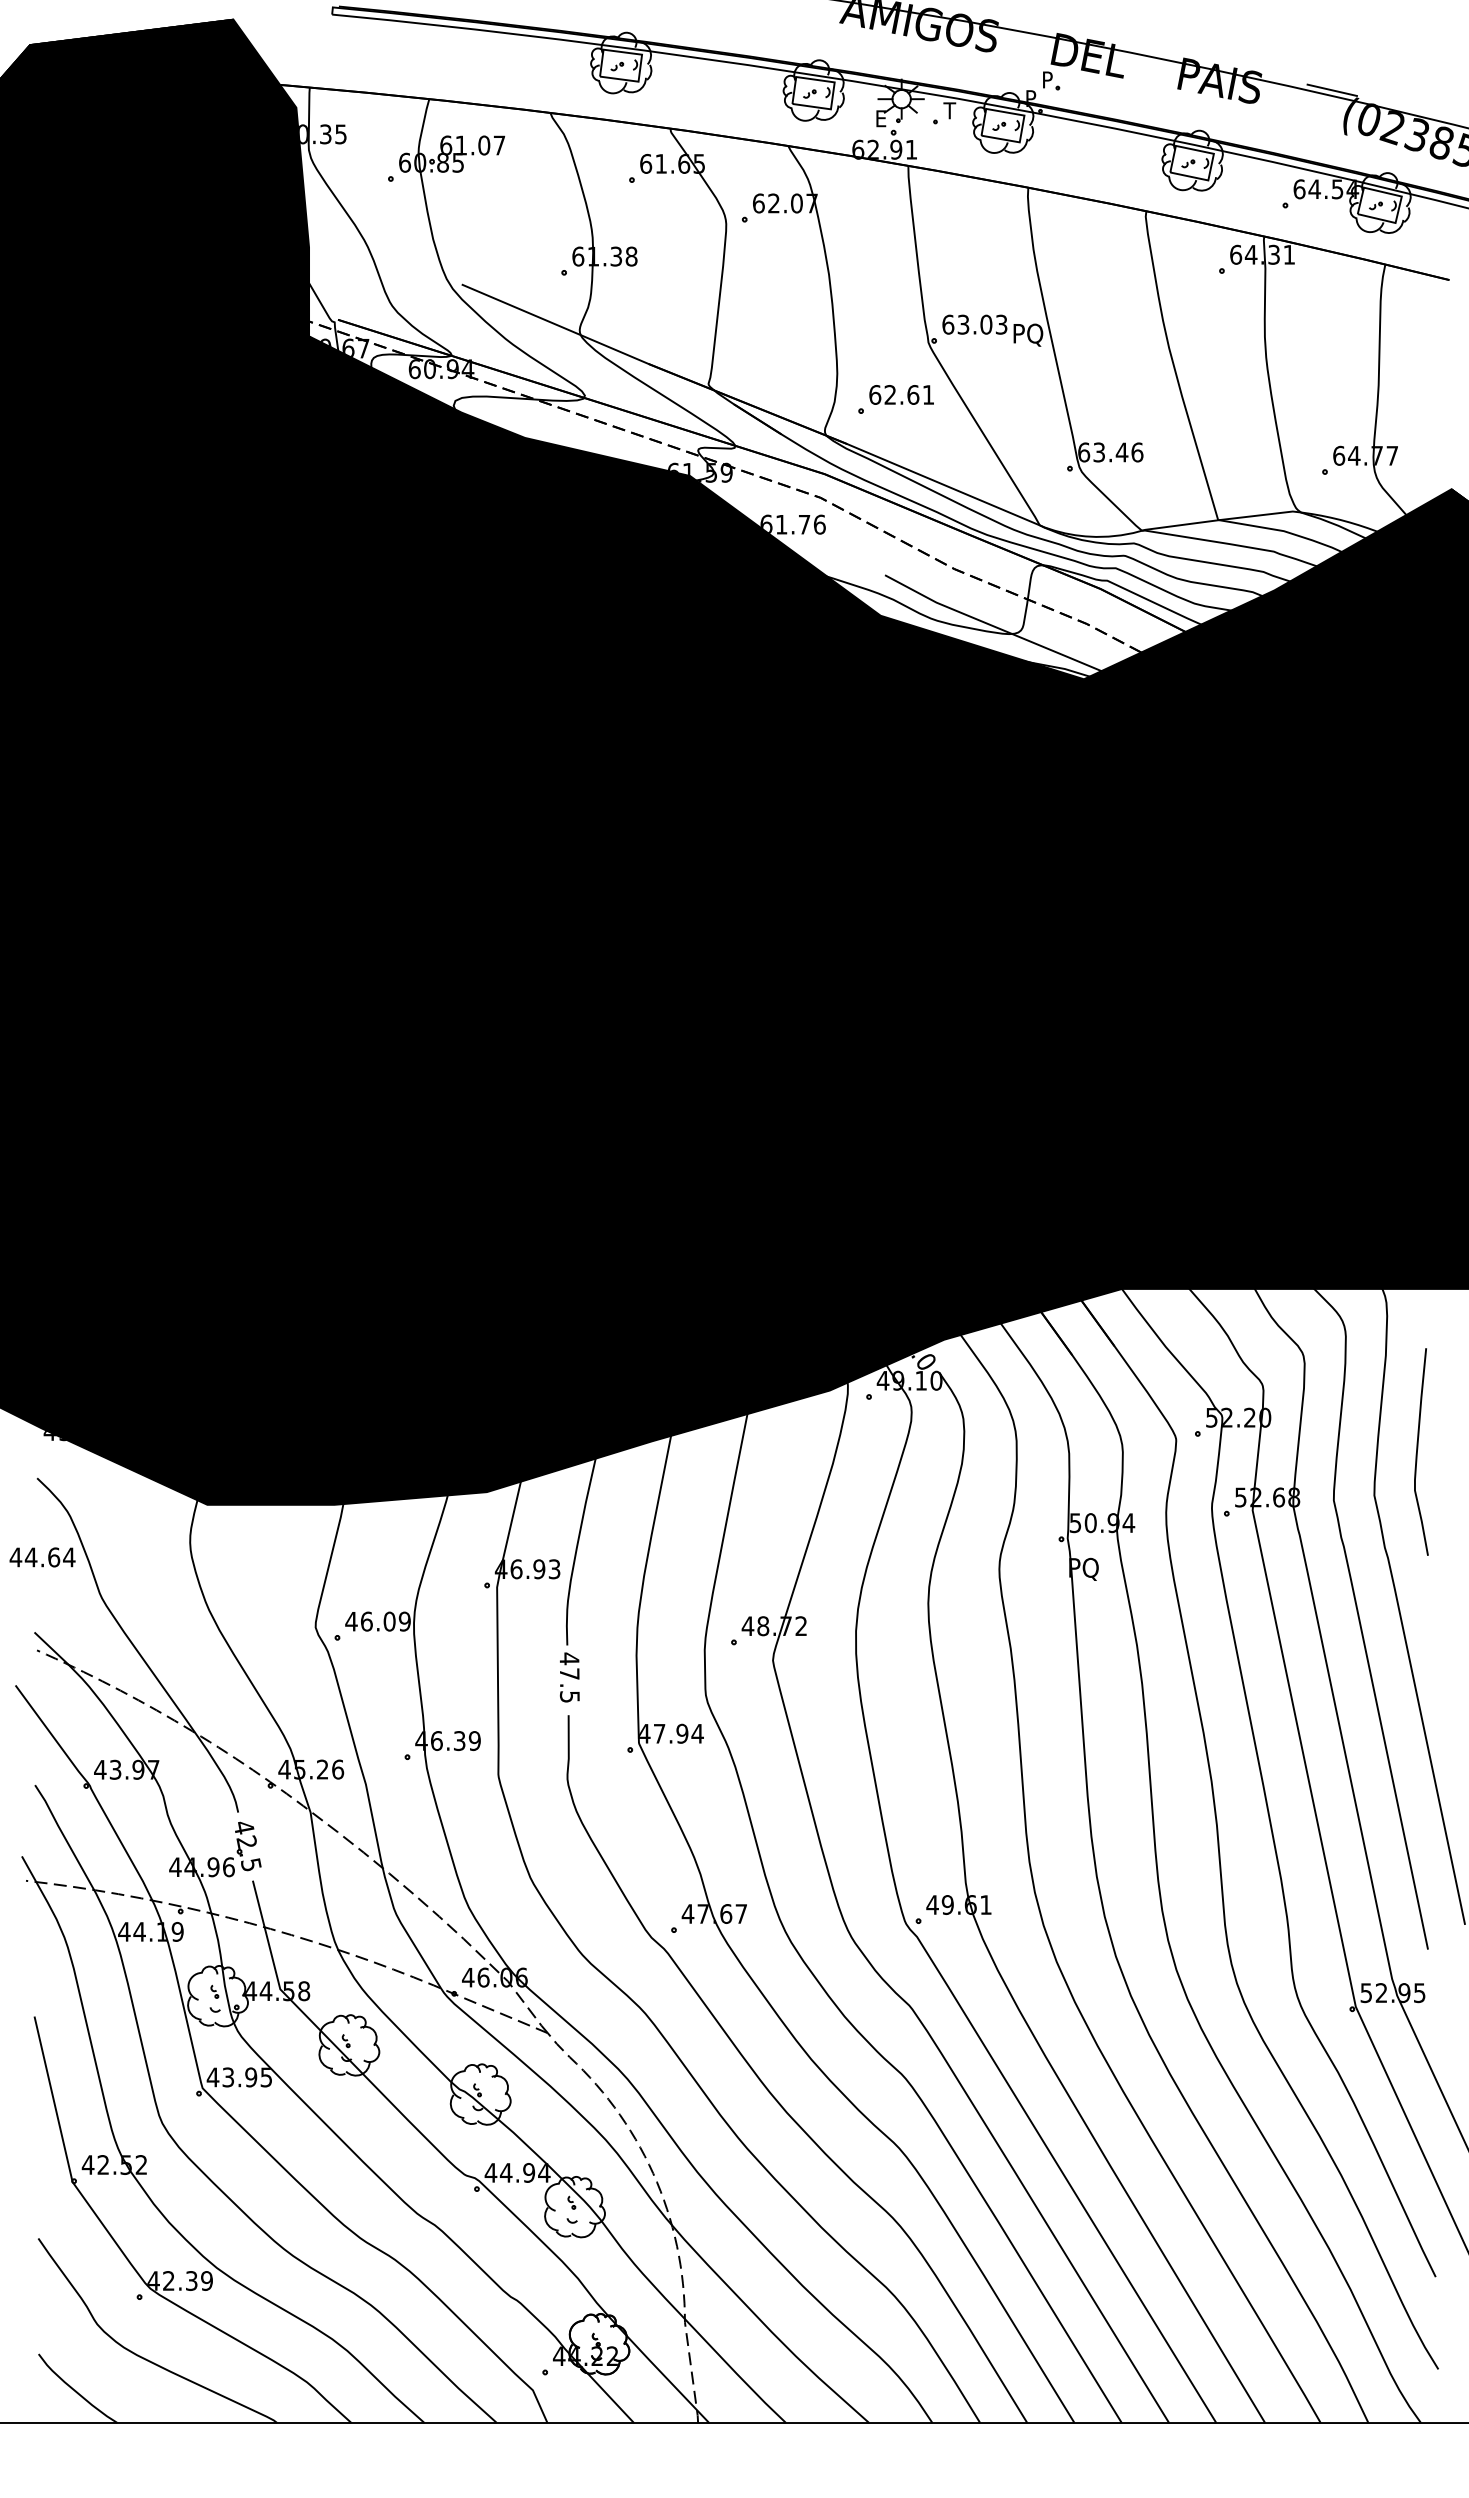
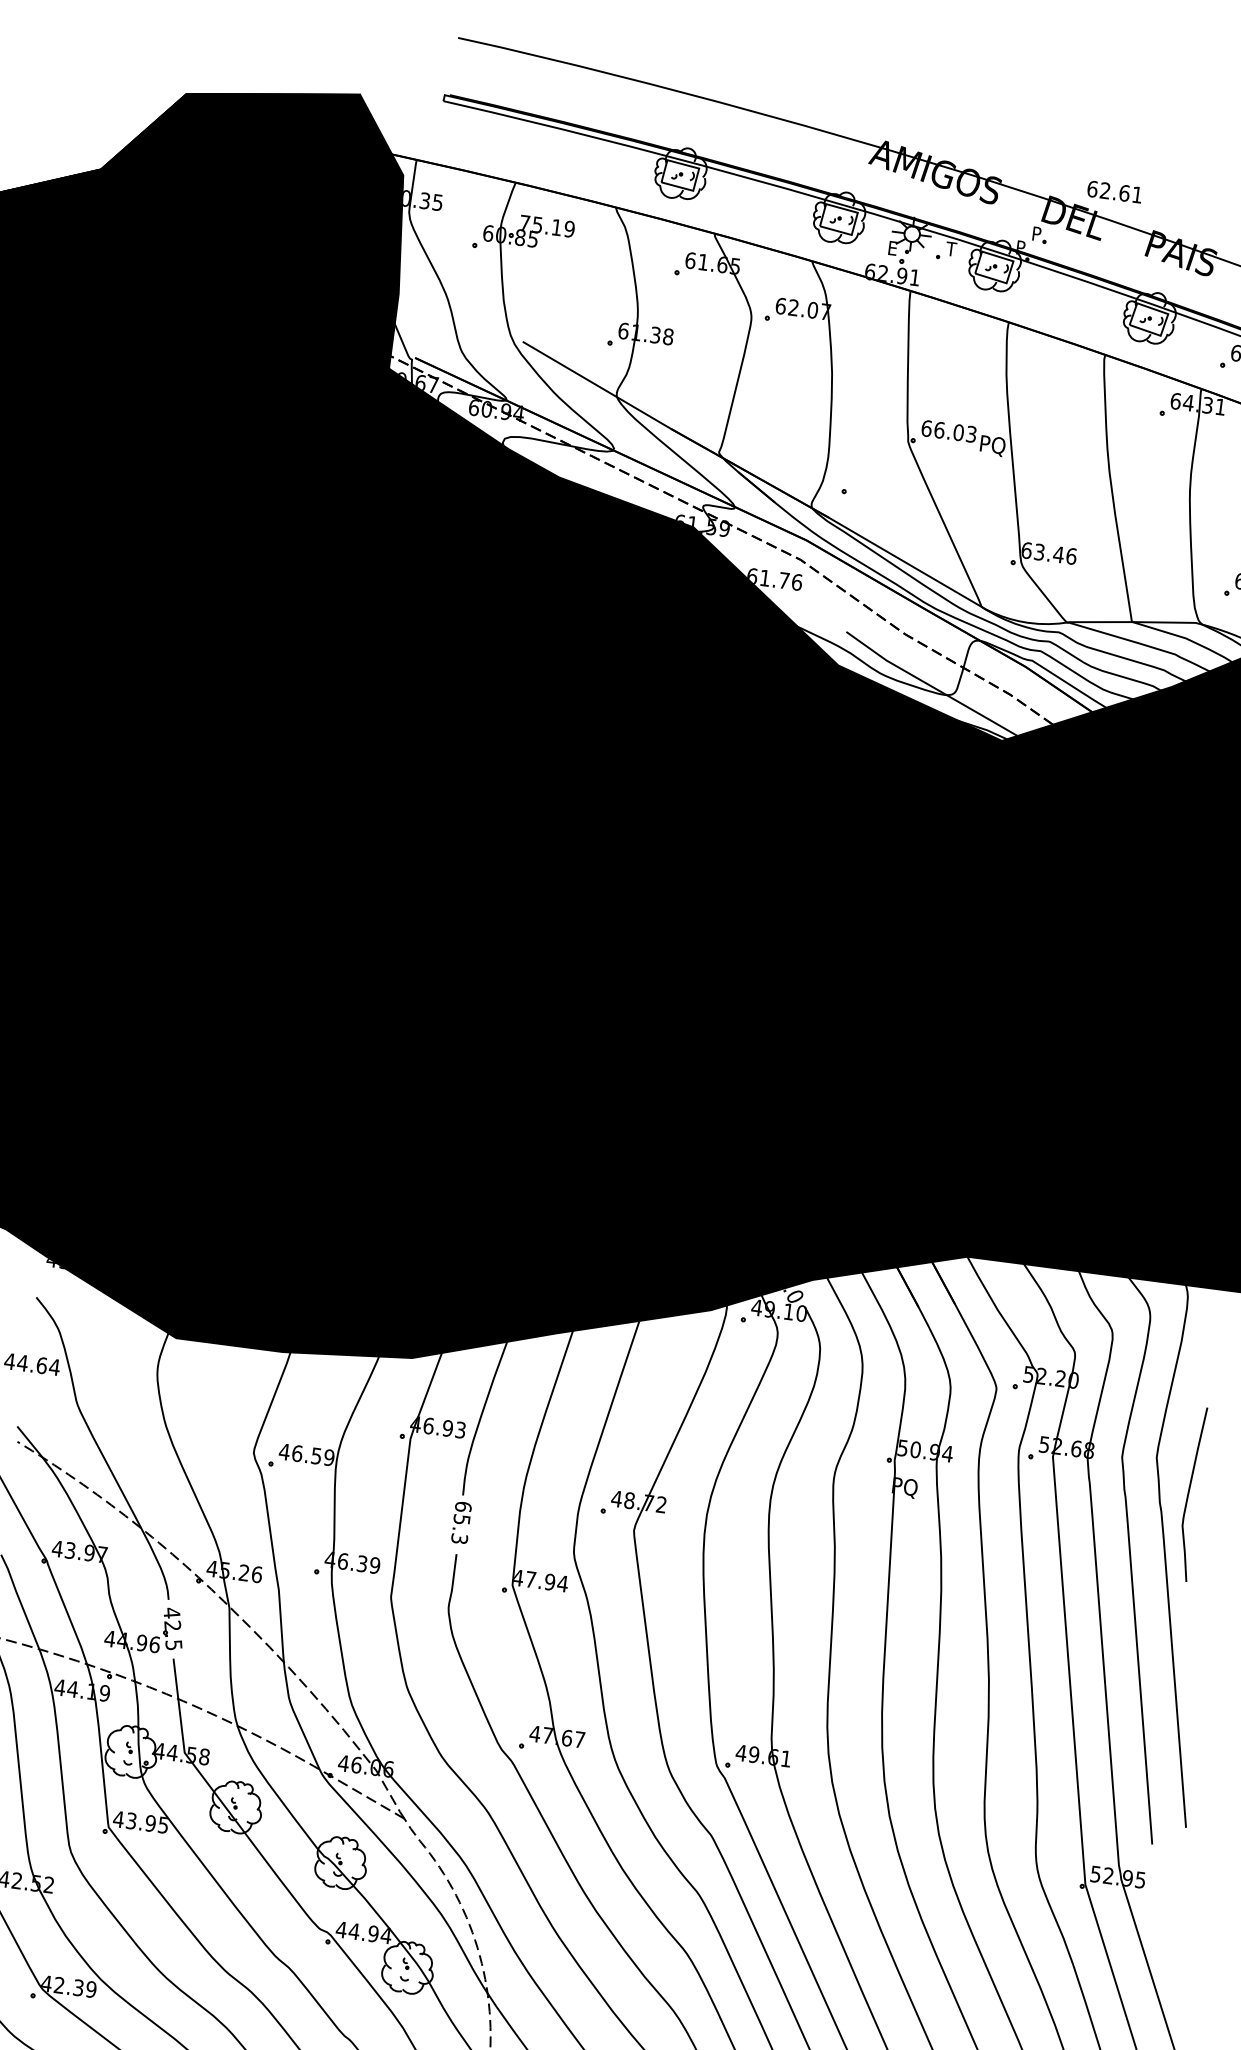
text: (472, 145) -> (546, 226), 61.07 -> 75.19
text: (963, 324) -> (939, 430), 63.03 -> 66.03
text: (901, 394) -> (1114, 191), moved
curve: (1418, 1449) -> (1189, 1491), moved
text: (389, 1621) -> (316, 1455), 46.09 -> 46.59
text: (569, 1677) -> (461, 1522), 47.5 -> 65.3

